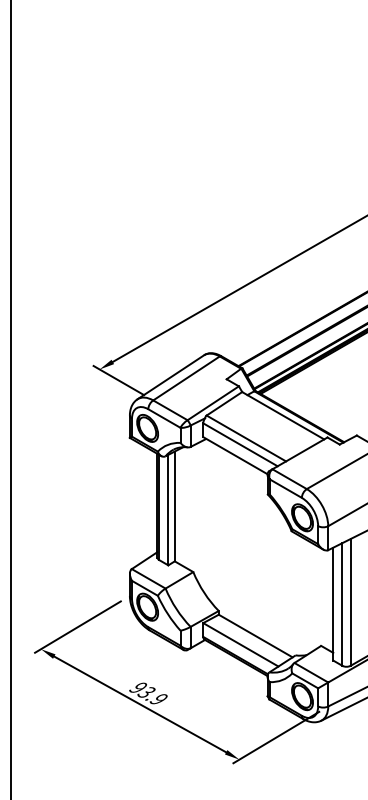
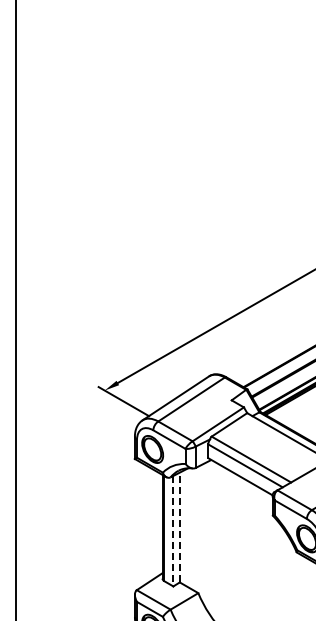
line: (174, 506) -> (179, 527), solid -> dashed
line: (168, 510) -> (173, 531), solid -> dashed

